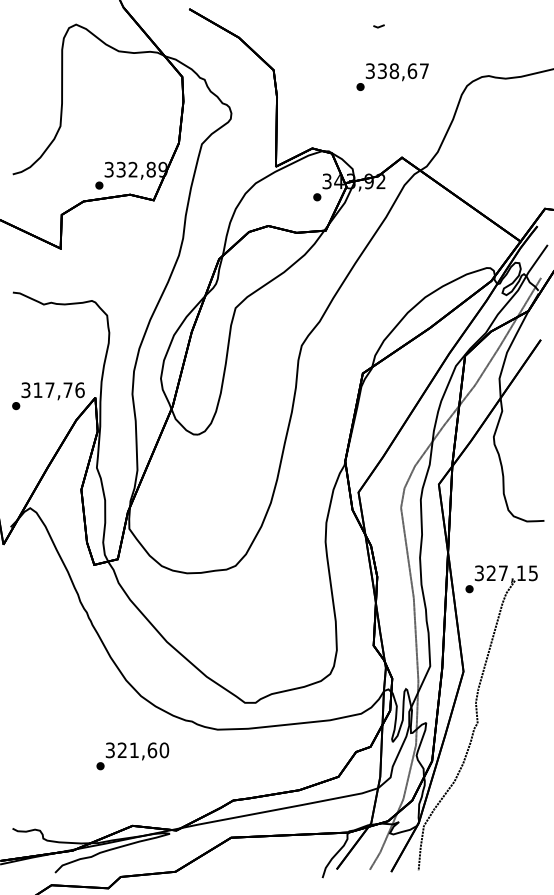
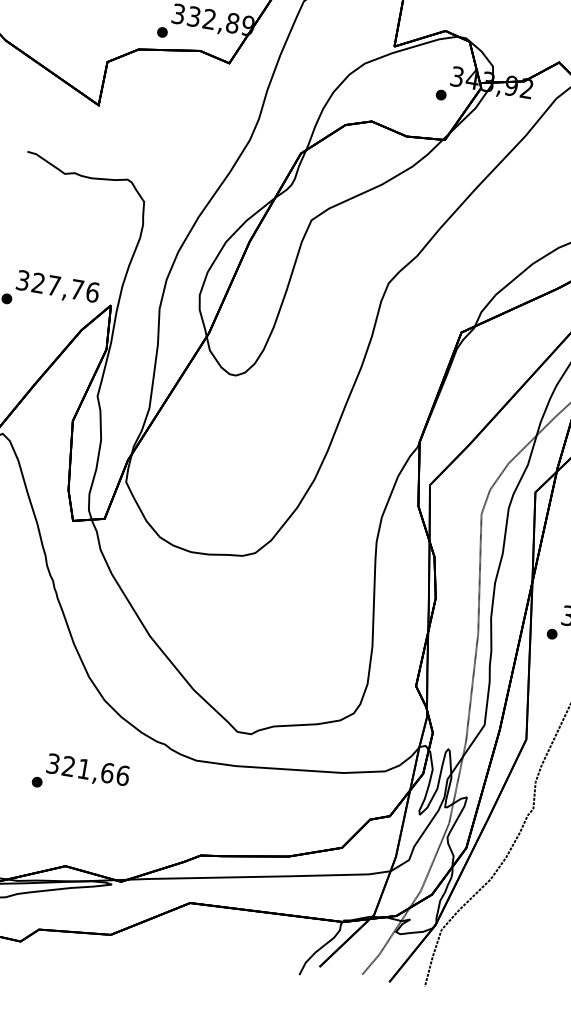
text: (37, 389) -> (38, 282), 317,76 -> 327,76
text: (164, 749) -> (123, 774), 321,60 -> 321,66

